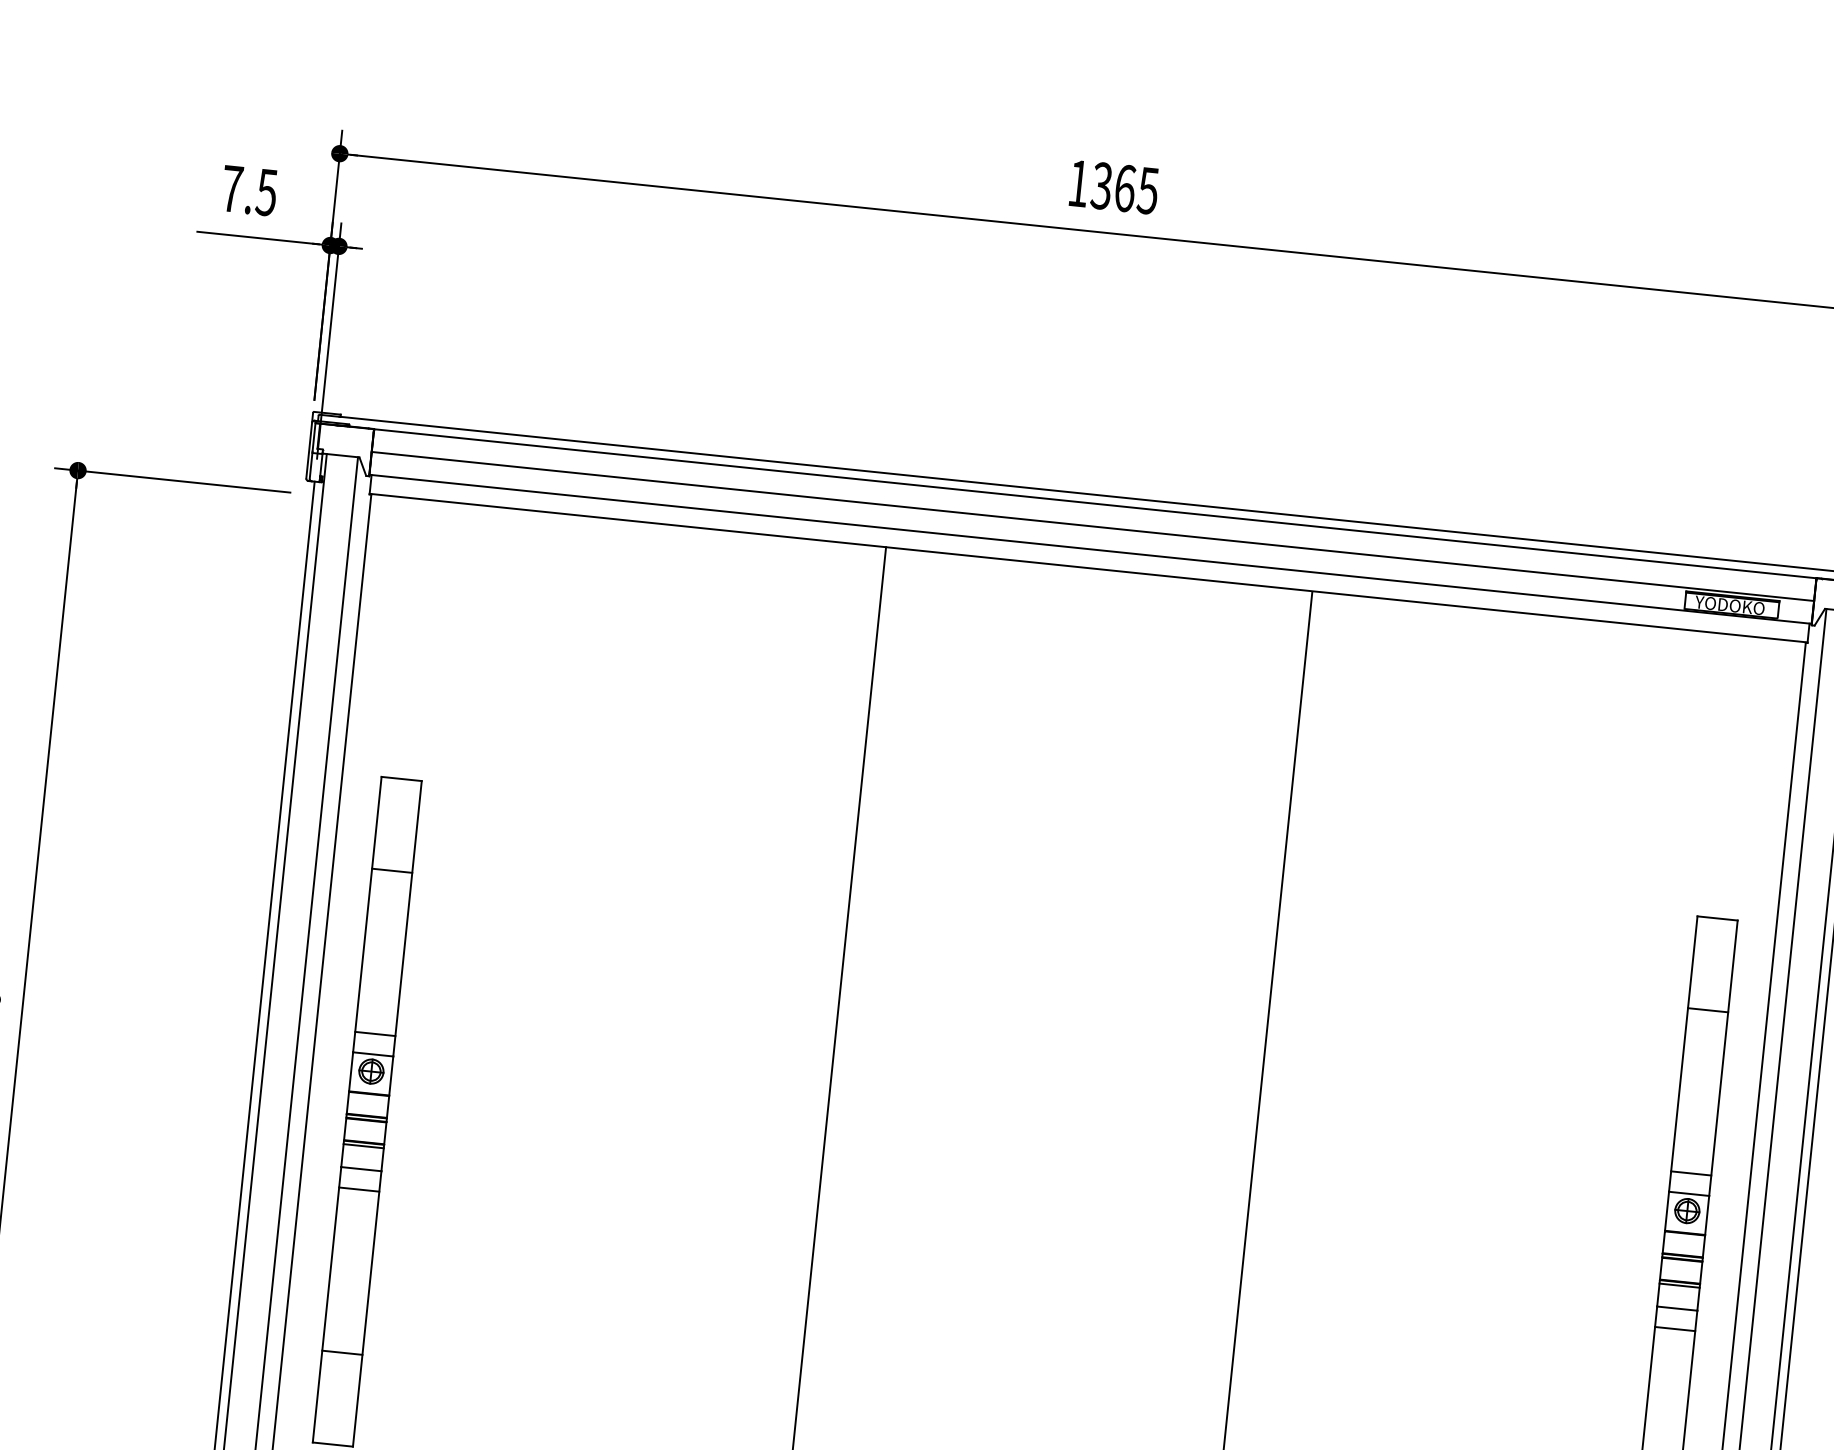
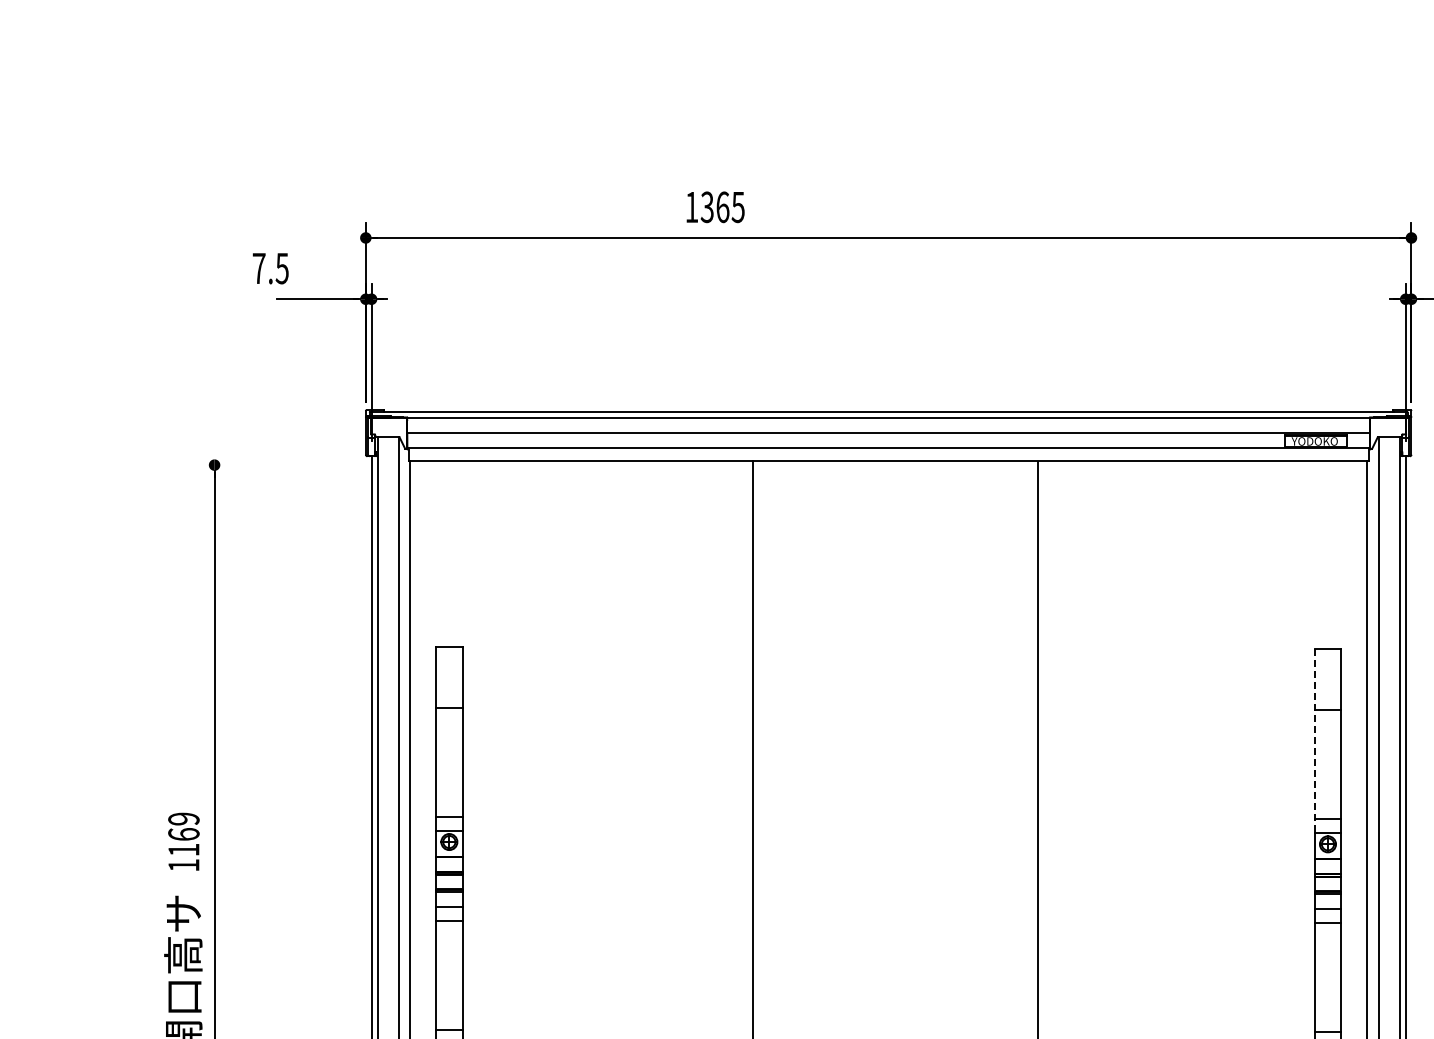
text: (1114, 187) -> (715, 207), moved
text: (249, 190) -> (270, 268), moved
line: (172, 480) -> (277, 465), removed
line: (1683, 1053) -> (1314, 740), solid -> dashed

